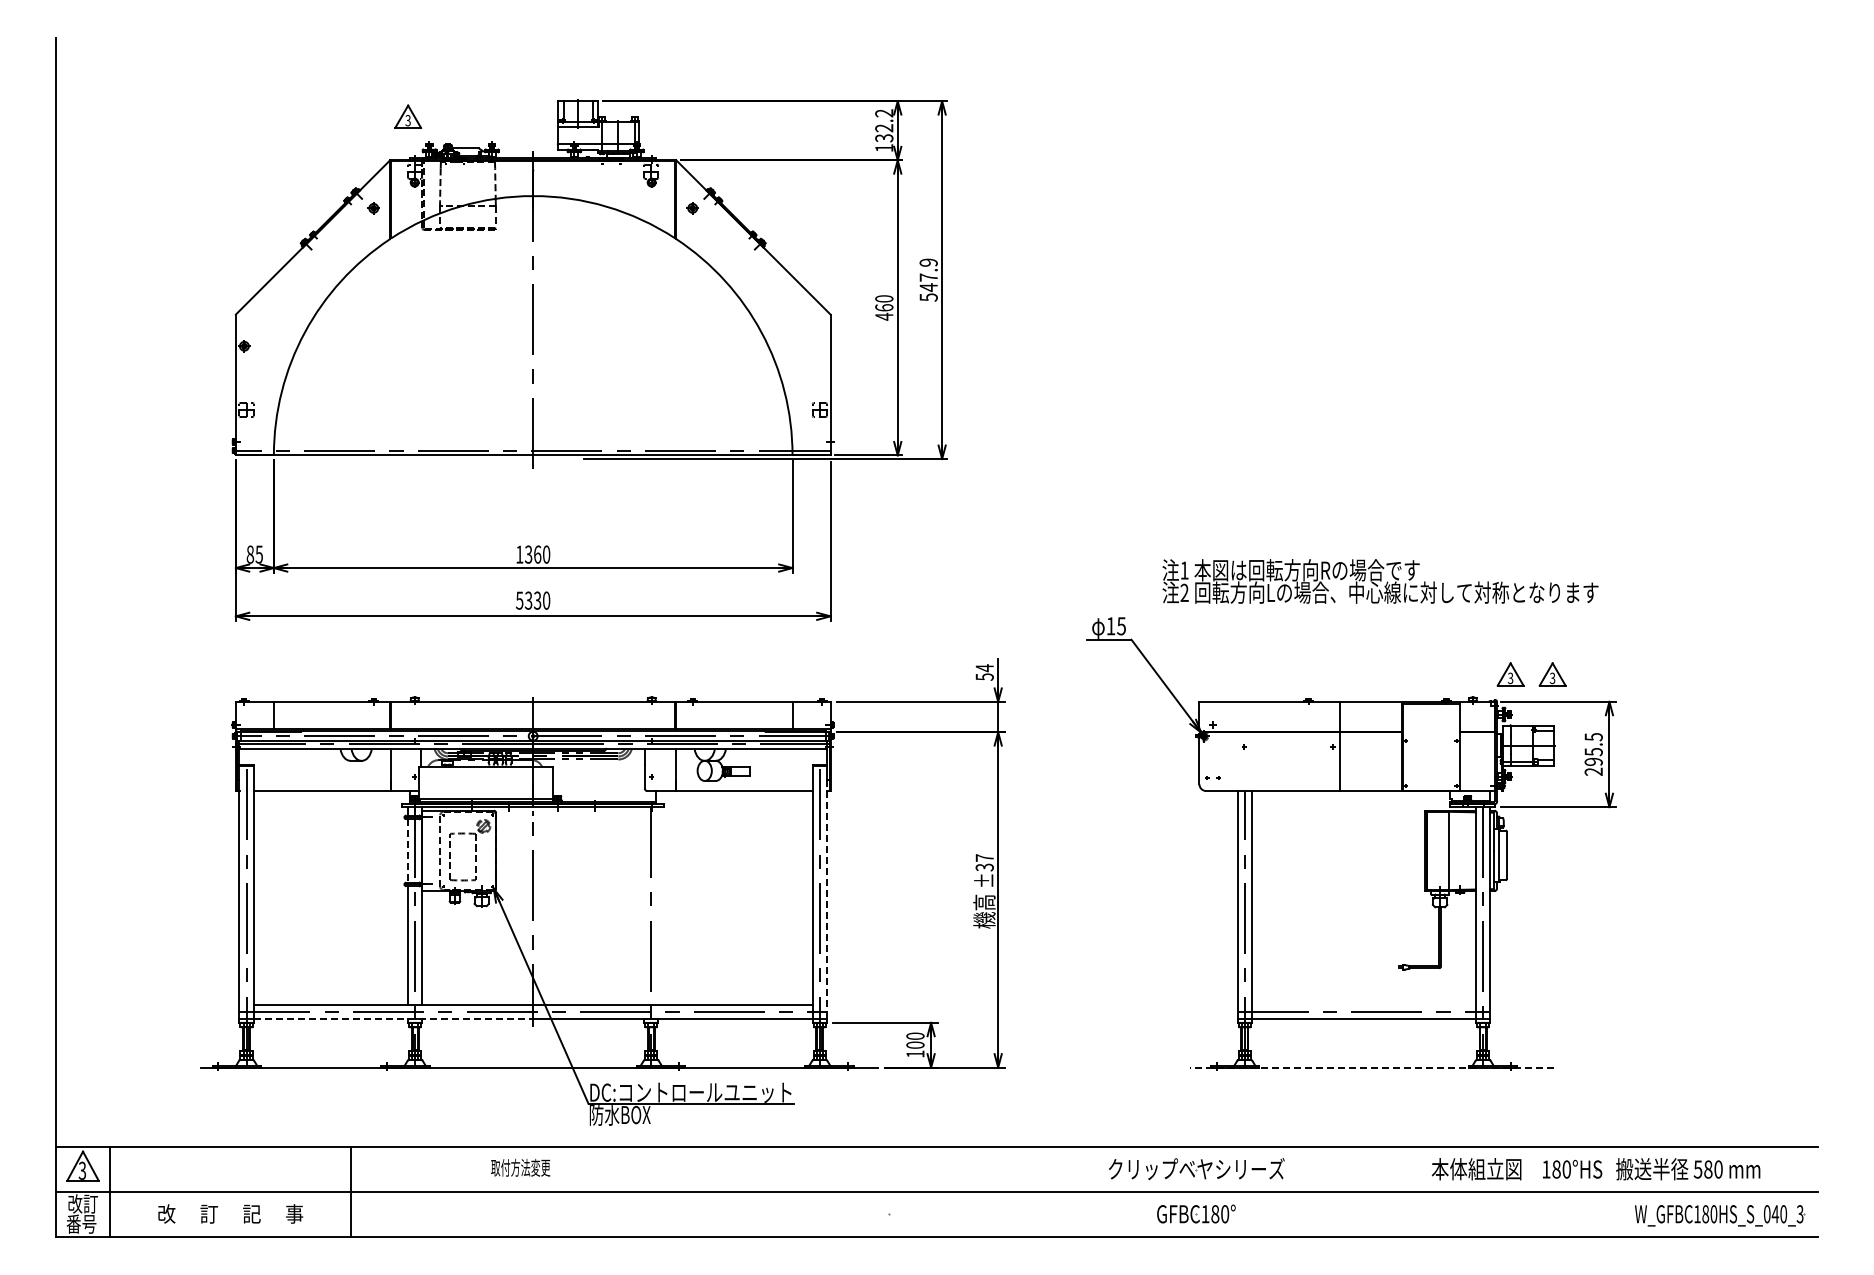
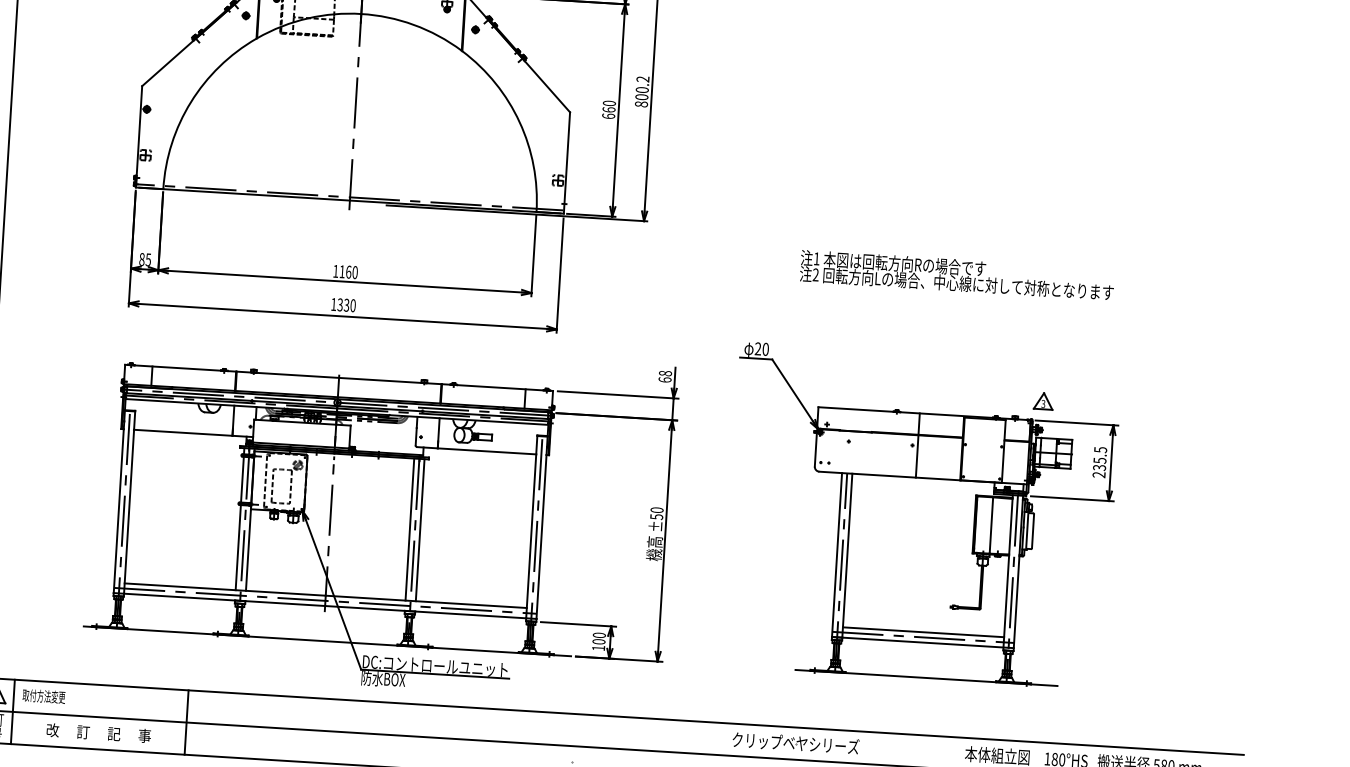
text: (928, 279) -> (642, 91), 547.9 -> 800.2
text: (884, 316) -> (608, 116), 460 -> 660
text: (528, 554) -> (342, 271), 1360 -> 1160
text: (1380, 581) -> (957, 275), moved
text: (519, 600) -> (333, 304), 5330 -> 1330
text: (1115, 626) -> (761, 349), 15 -> 20
text: (984, 672) -> (665, 376), 54 -> 68
part: (1552, 674) -> (1073, 403), removed
text: (1593, 762) -> (1099, 468), 295.5 -> 235.5
line: (408, 850) -> (242, 479), dashed -> solid
text: (984, 862) -> (656, 513), ±37 -> ±50
line: (826, 900) -> (541, 533), dashed -> solid
line: (644, 905) -> (410, 529), added
line: (658, 905) -> (420, 529), added
line: (1363, 1004) -> (923, 632), added
line: (393, 1018) -> (224, 599), dashed -> solid
line: (1371, 1067) -> (926, 677), dashed -> solid
text: (520, 1167) -> (43, 696), moved

